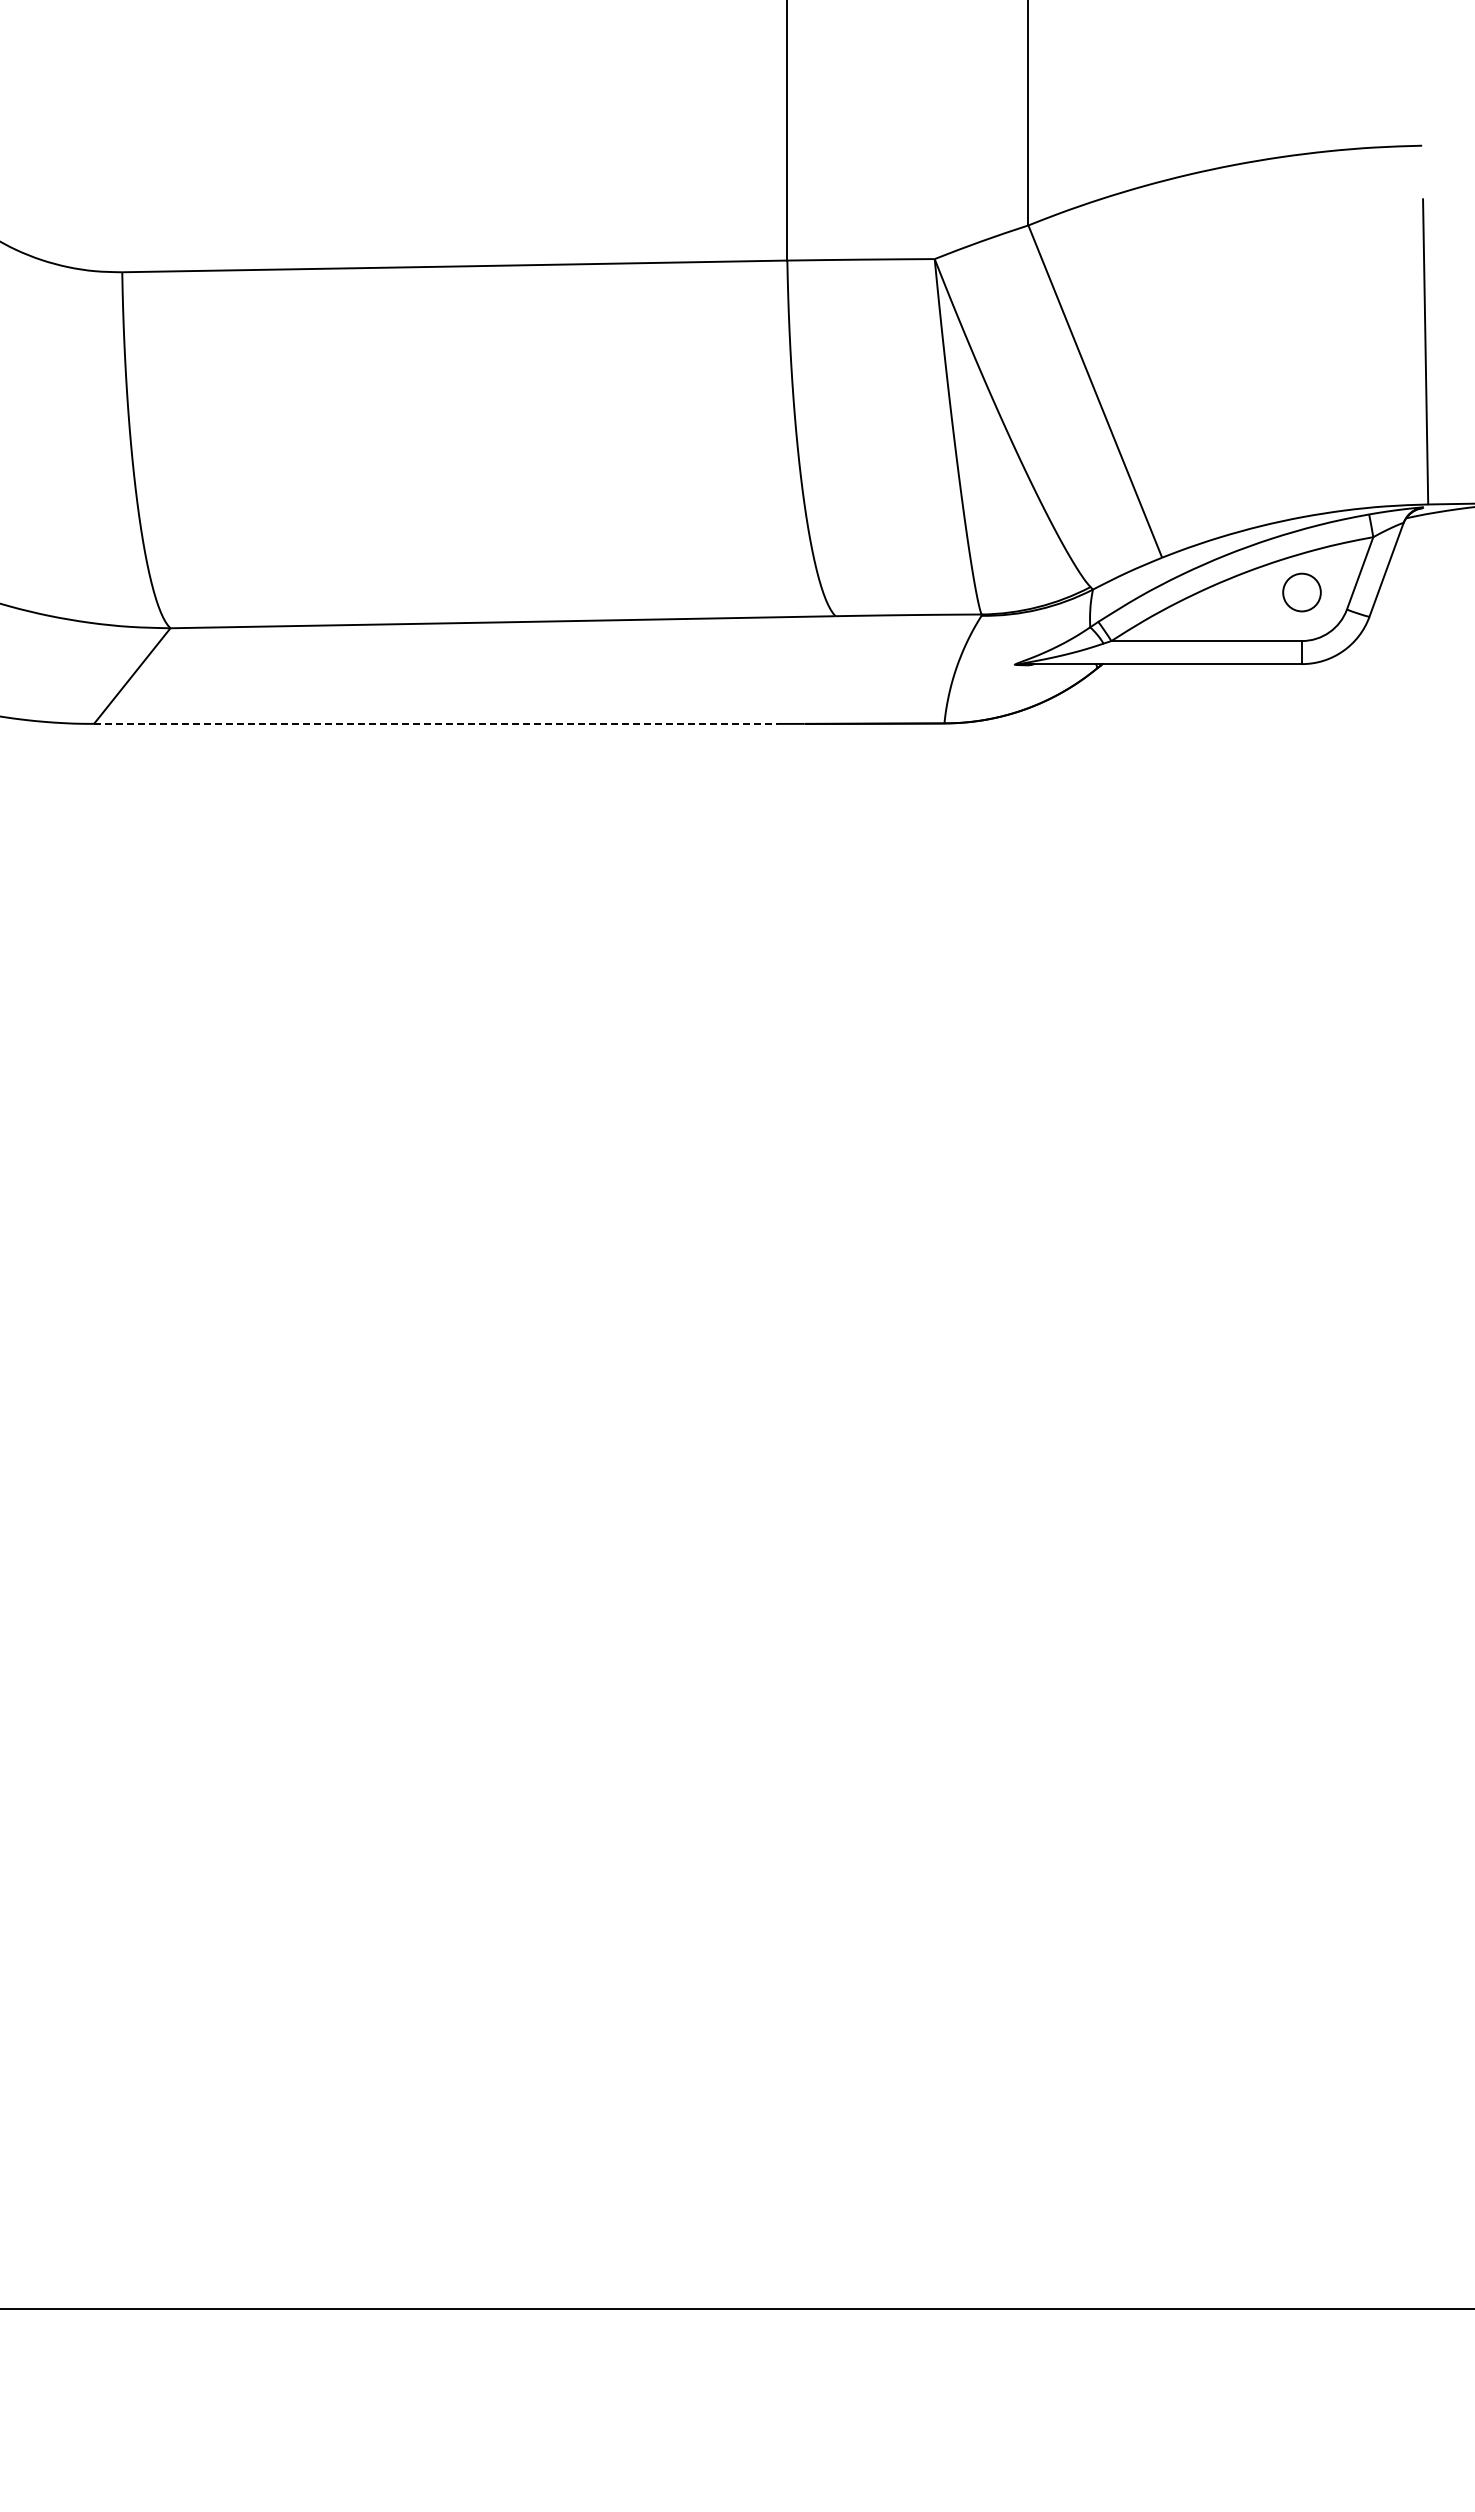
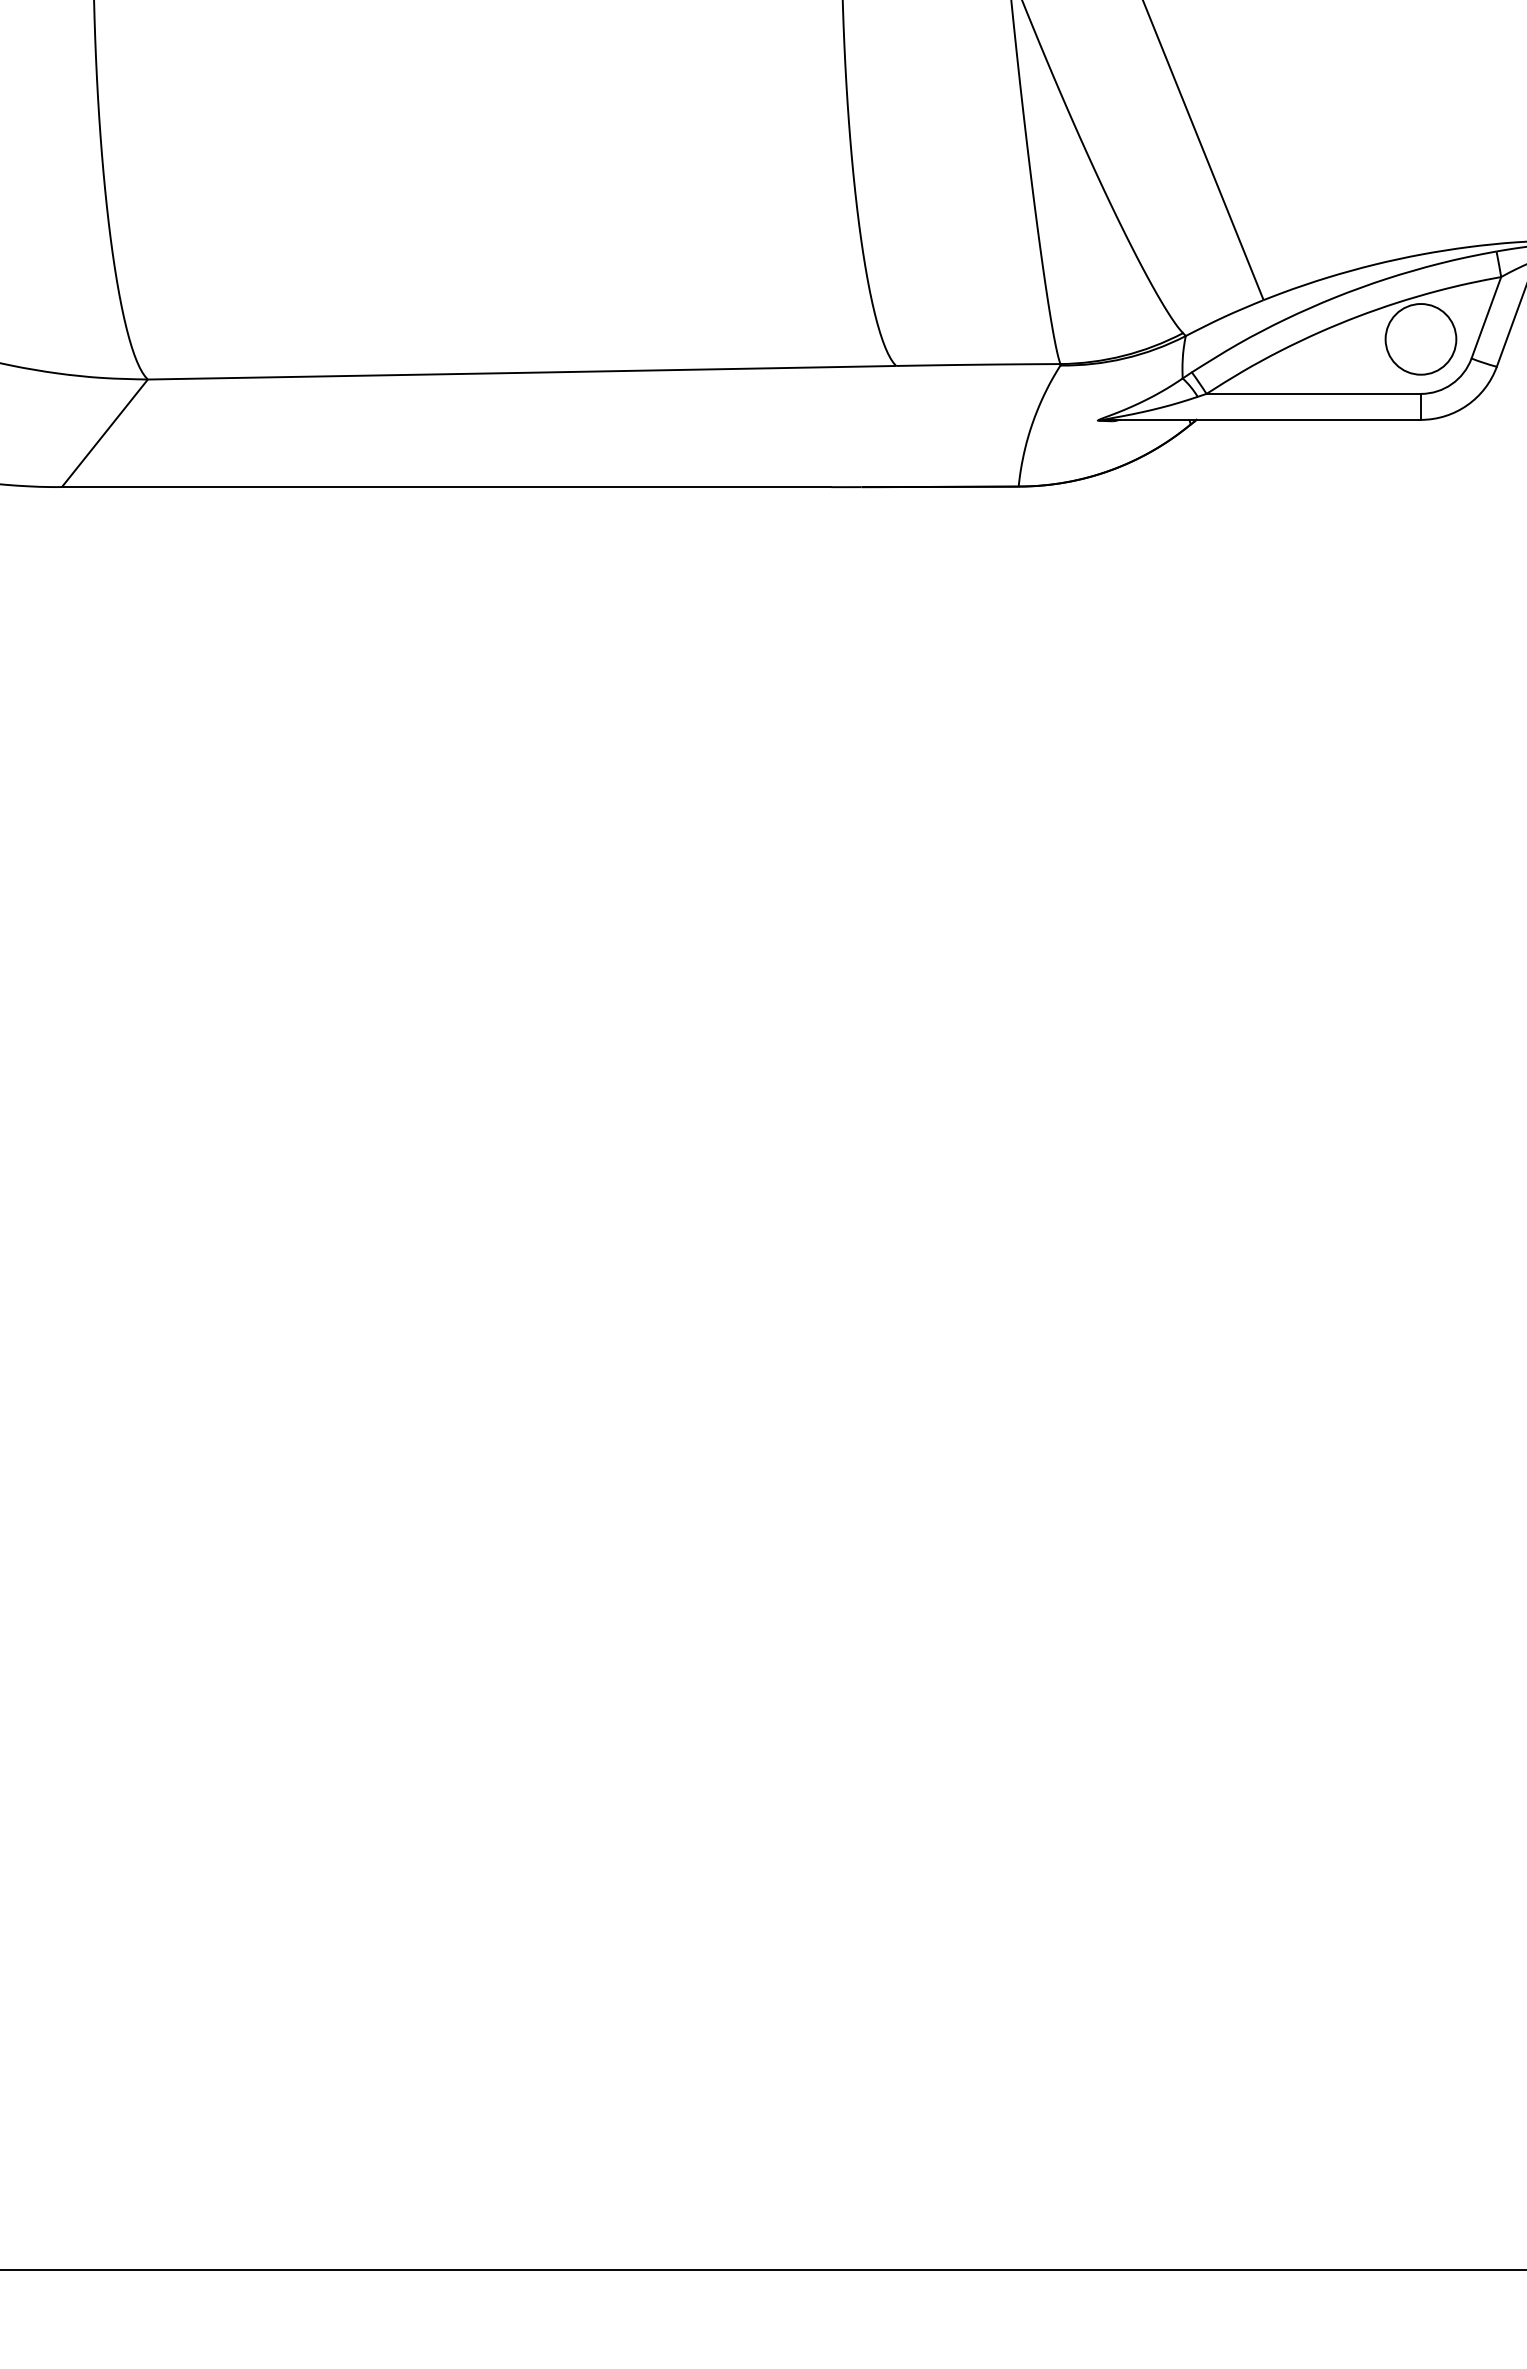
circle: (1301, 592) -> (1420, 339), size x1.67
line: (436, 723) -> (447, 486), dashed -> solid

